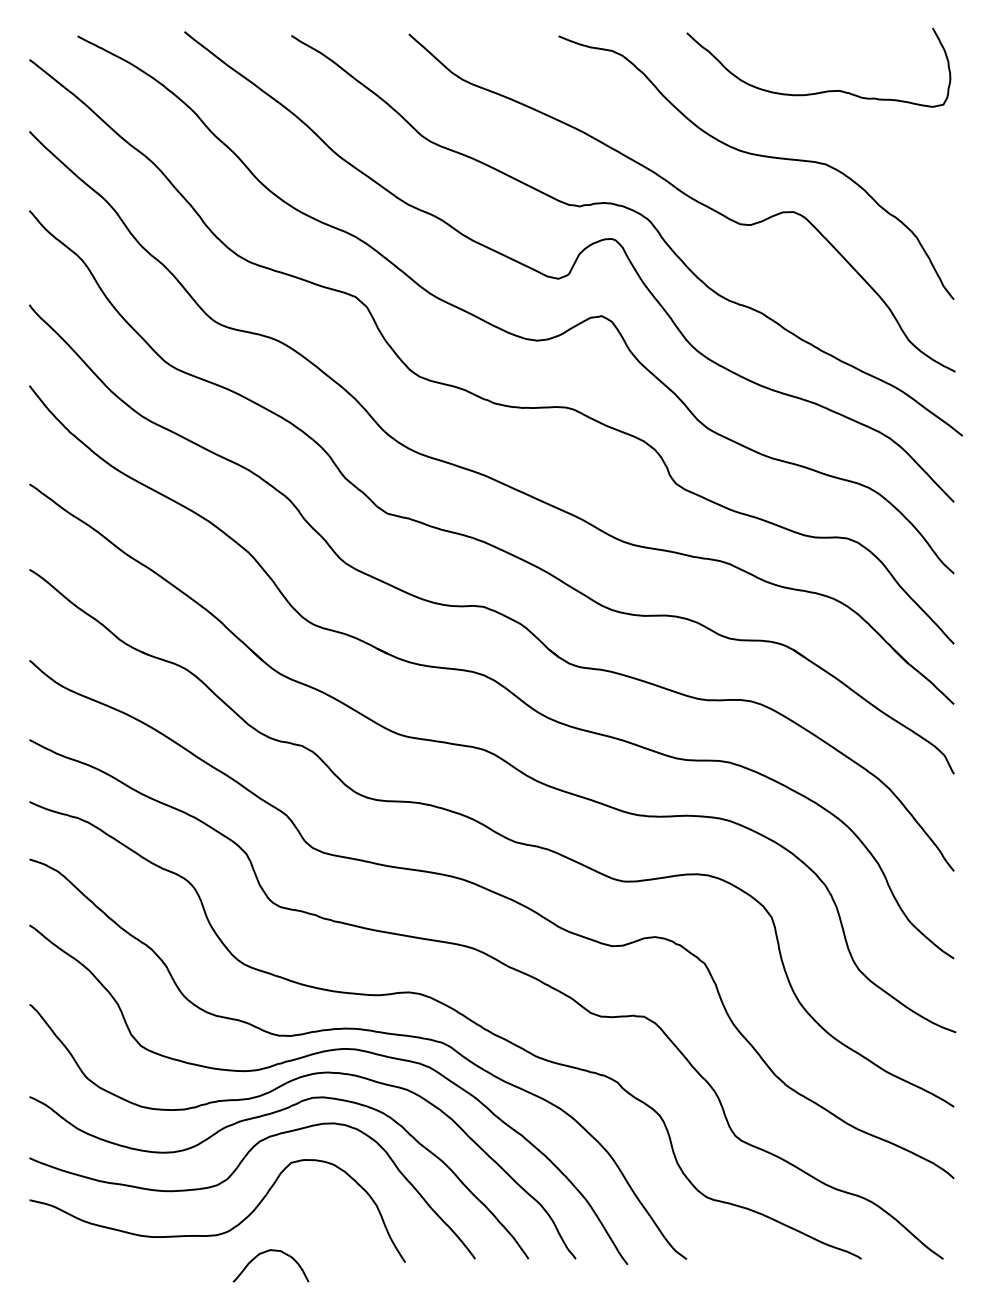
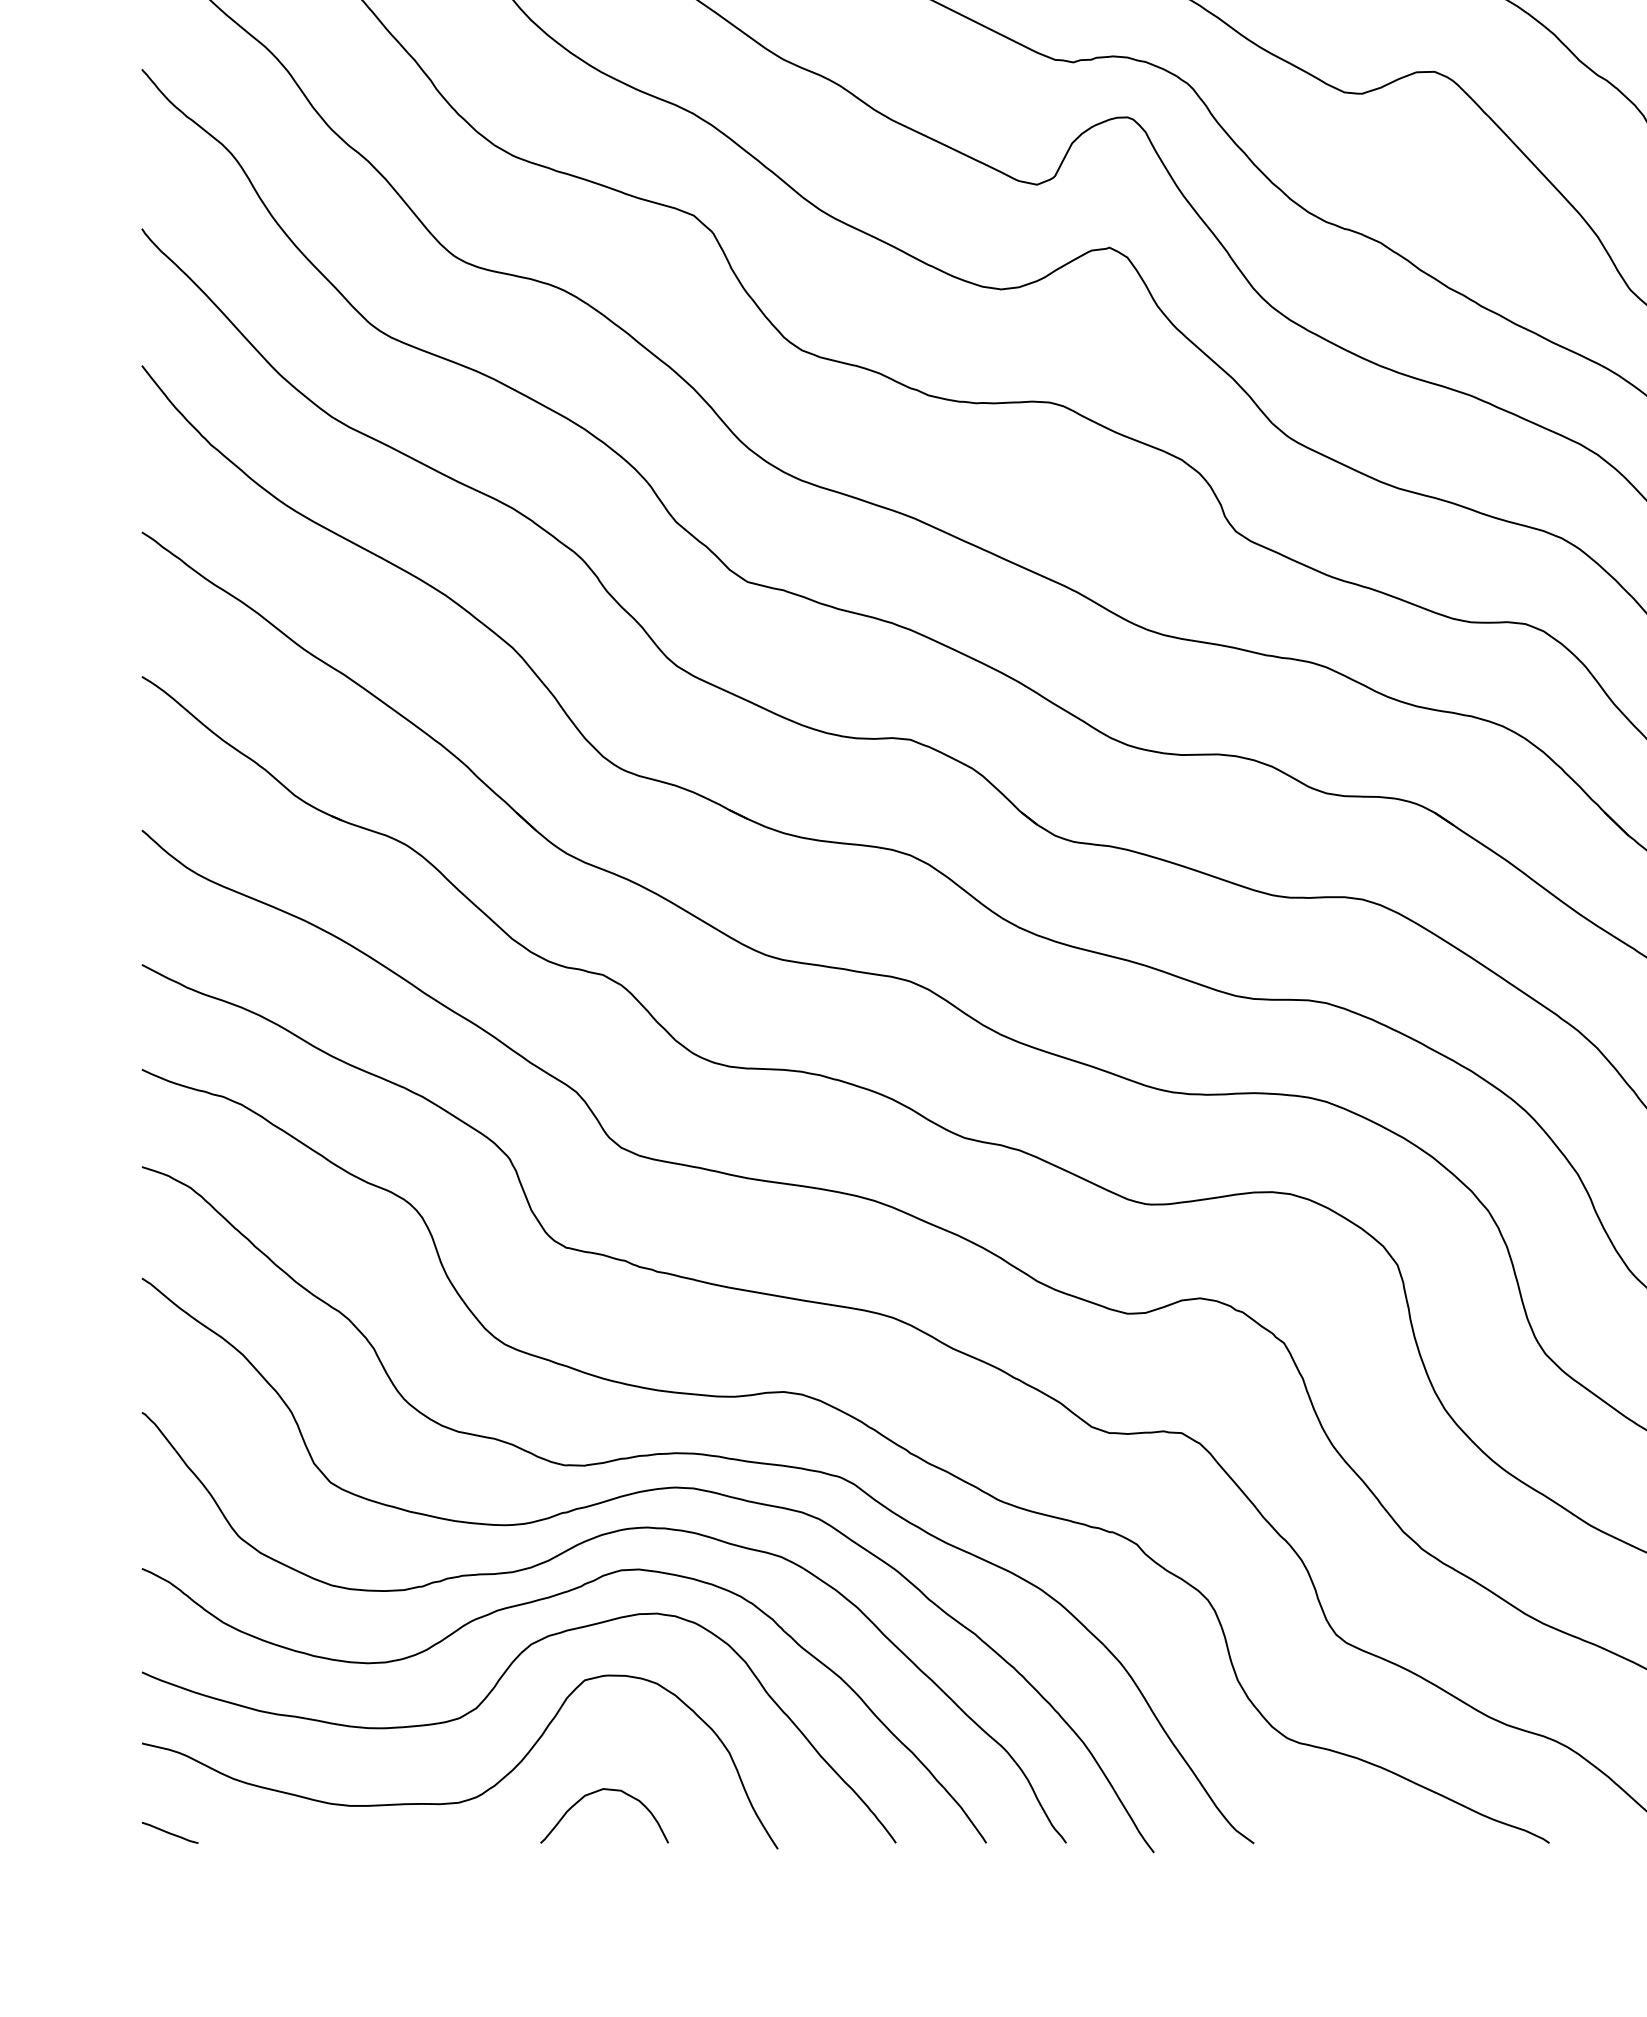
line: (45, 1252) -> (169, 1832), added
curve: (264, 1253) -> (593, 1794), moved

